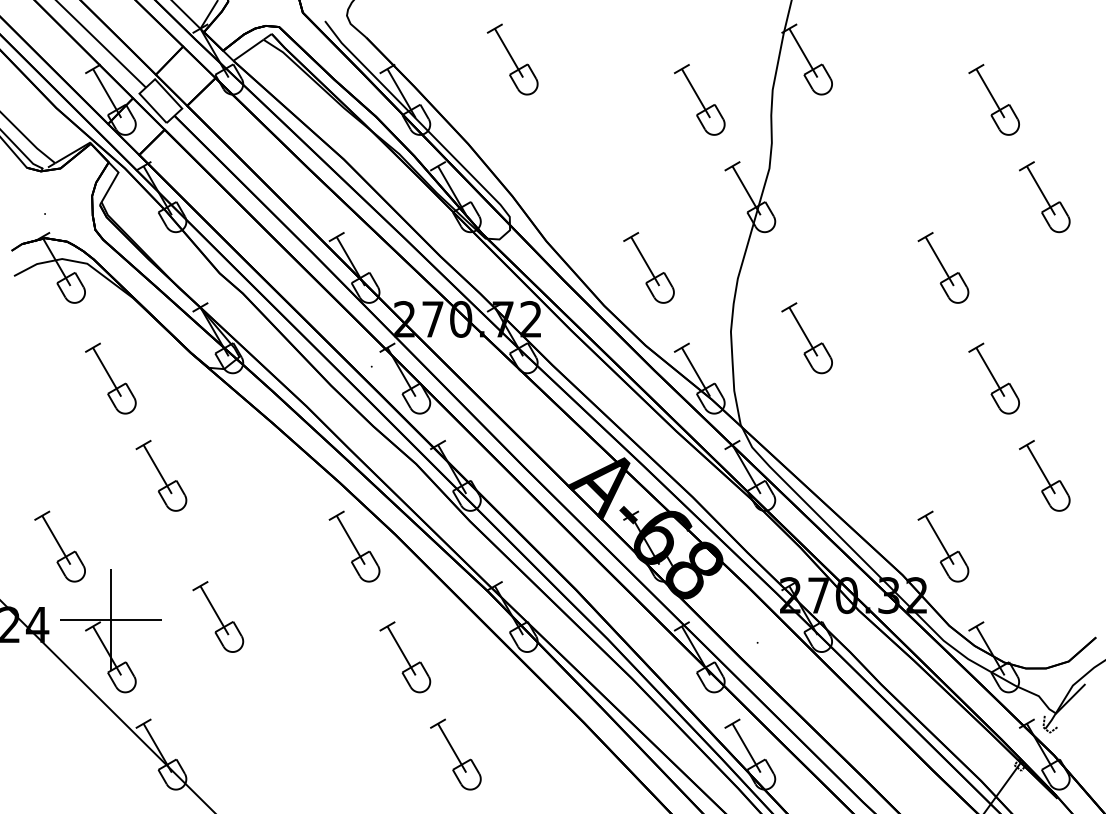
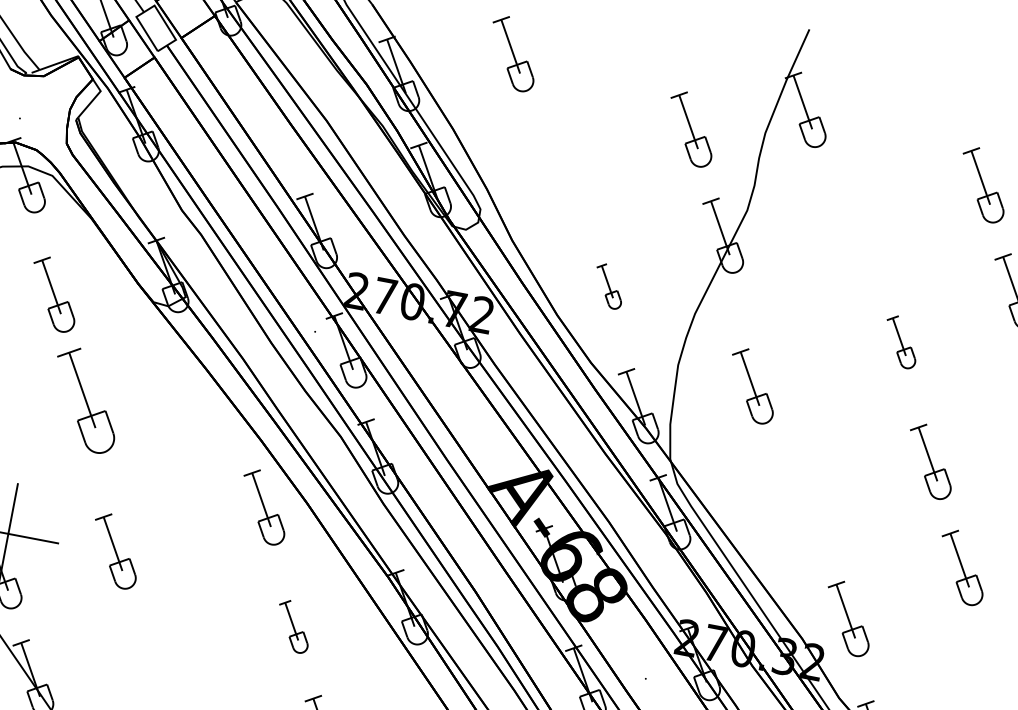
part: (648, 267) -> (608, 285), size x0.6
part: (943, 267) -> (901, 341), size x0.7
part: (161, 475) -> (85, 399), size x1.4
part: (405, 657) -> (293, 626), size x0.7

